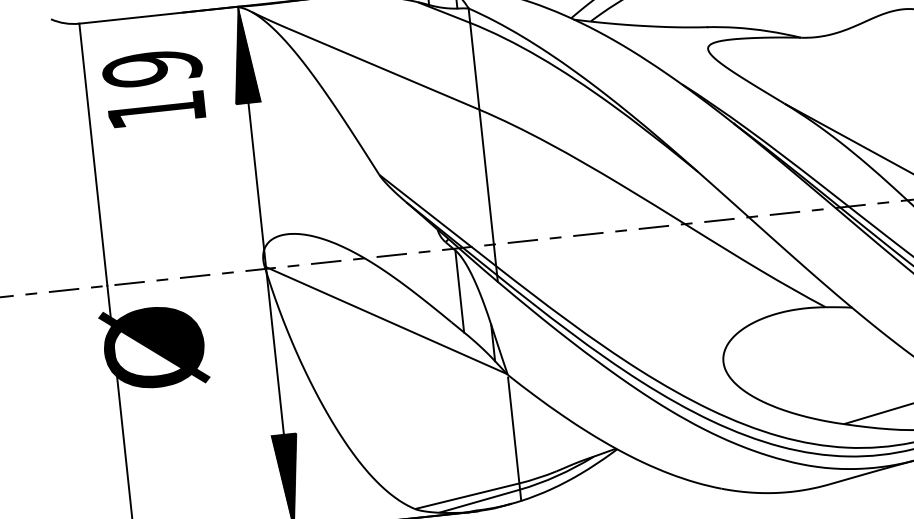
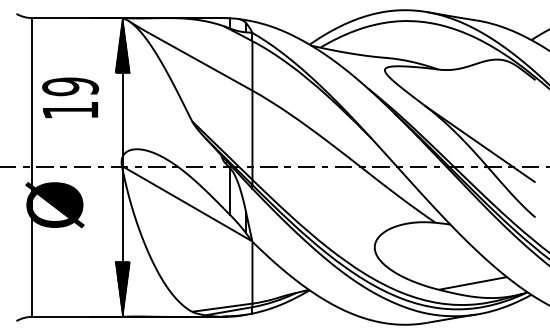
text: (154, 87) -> (70, 97), moved

